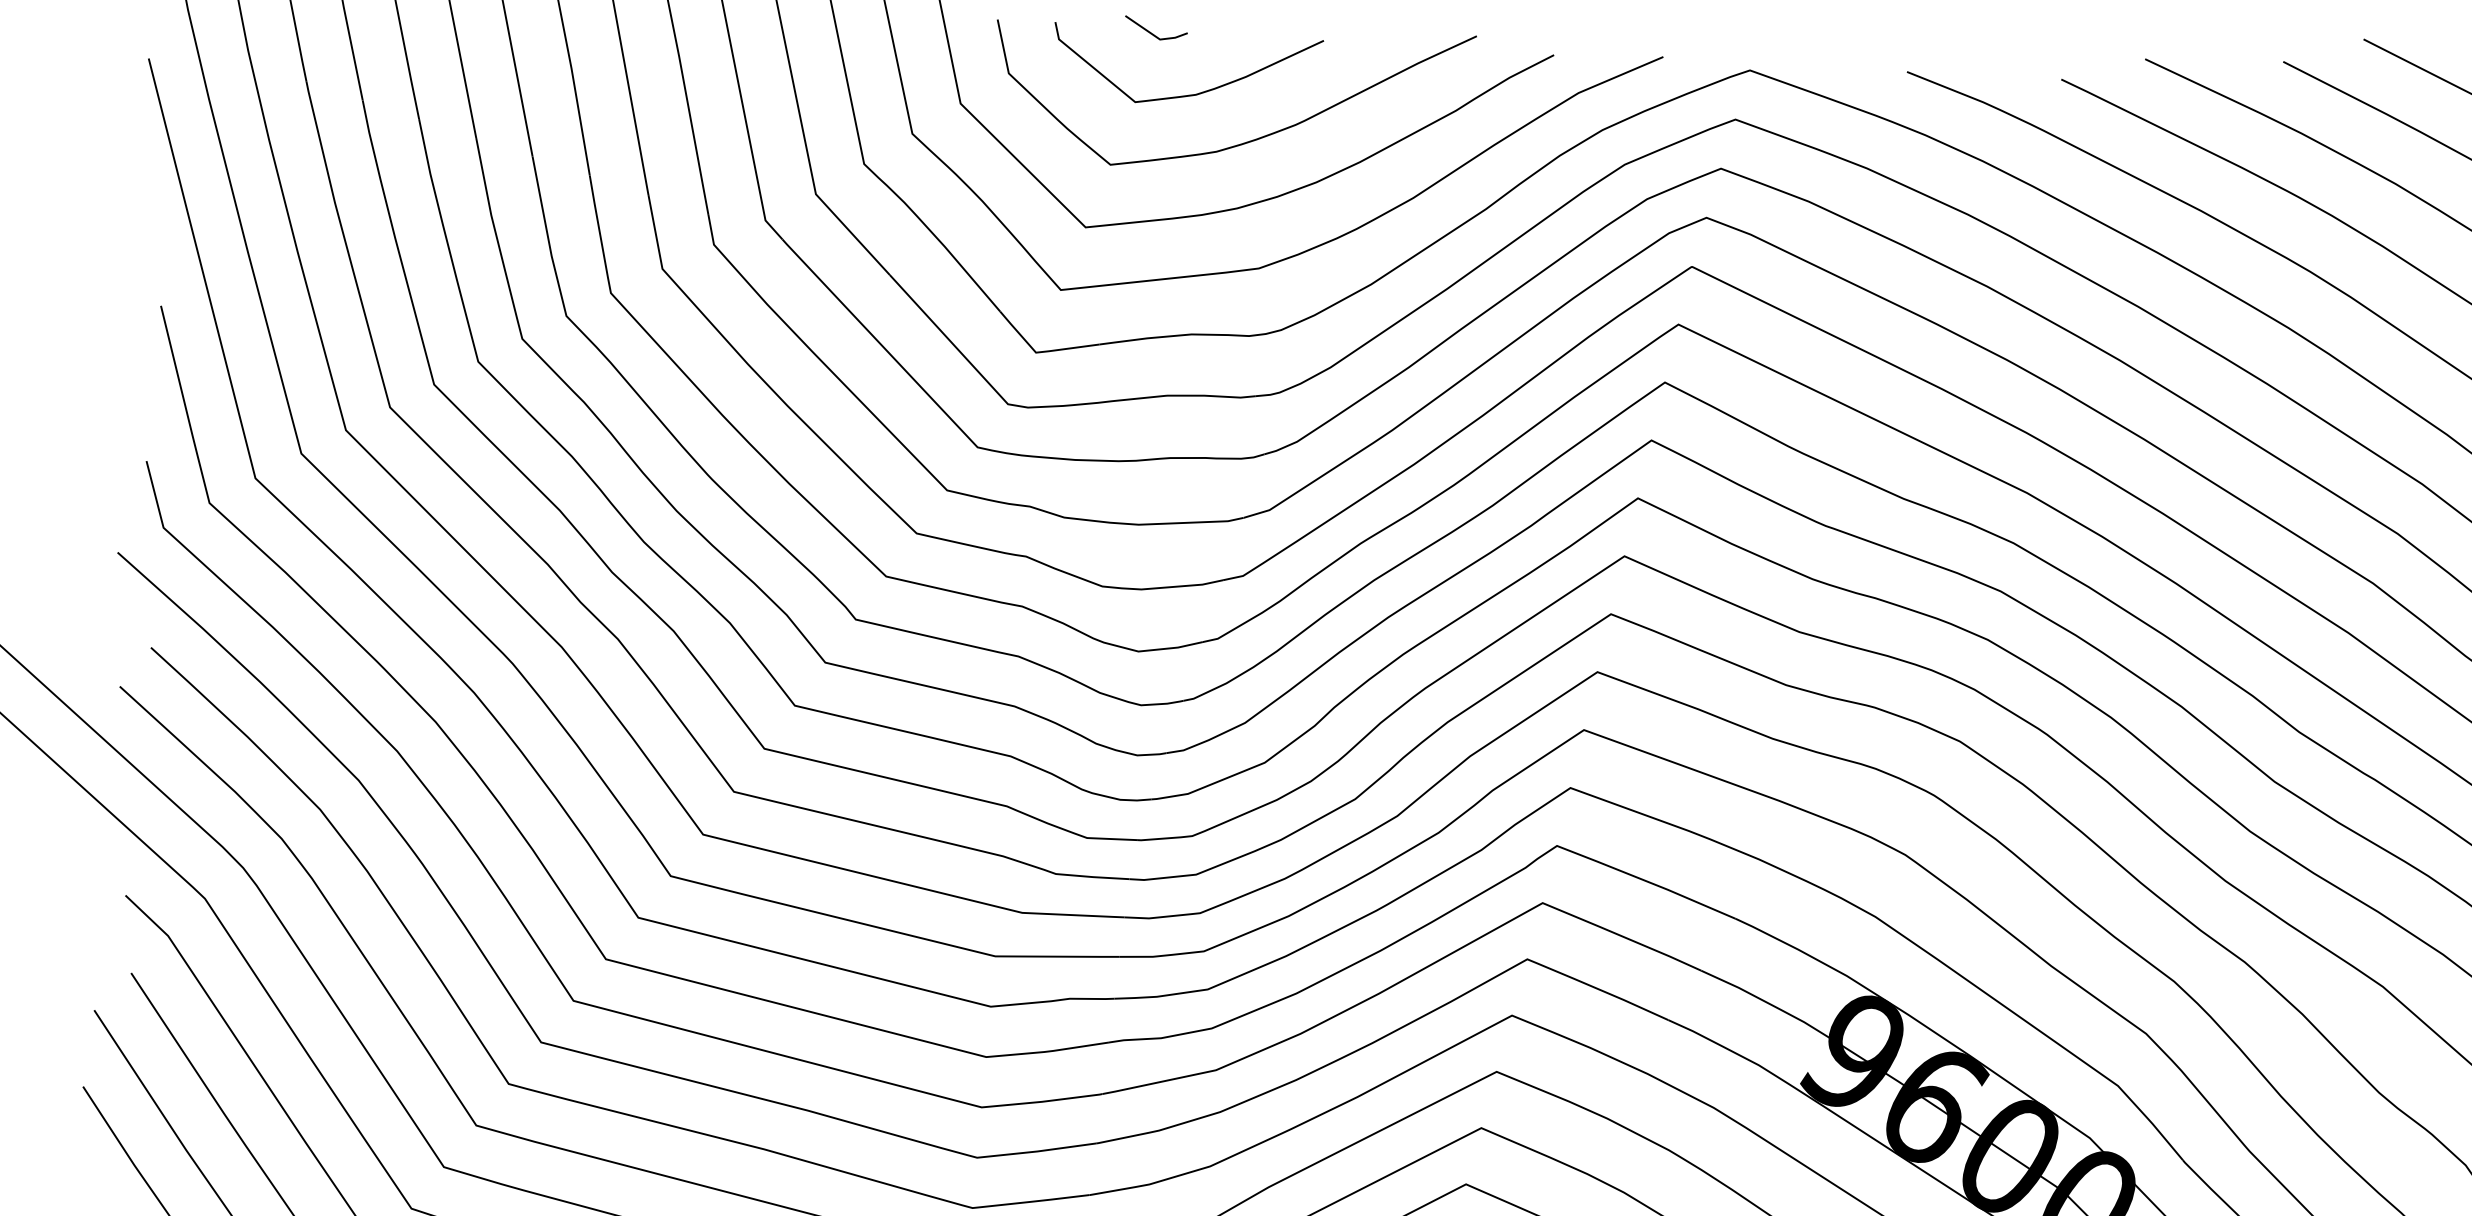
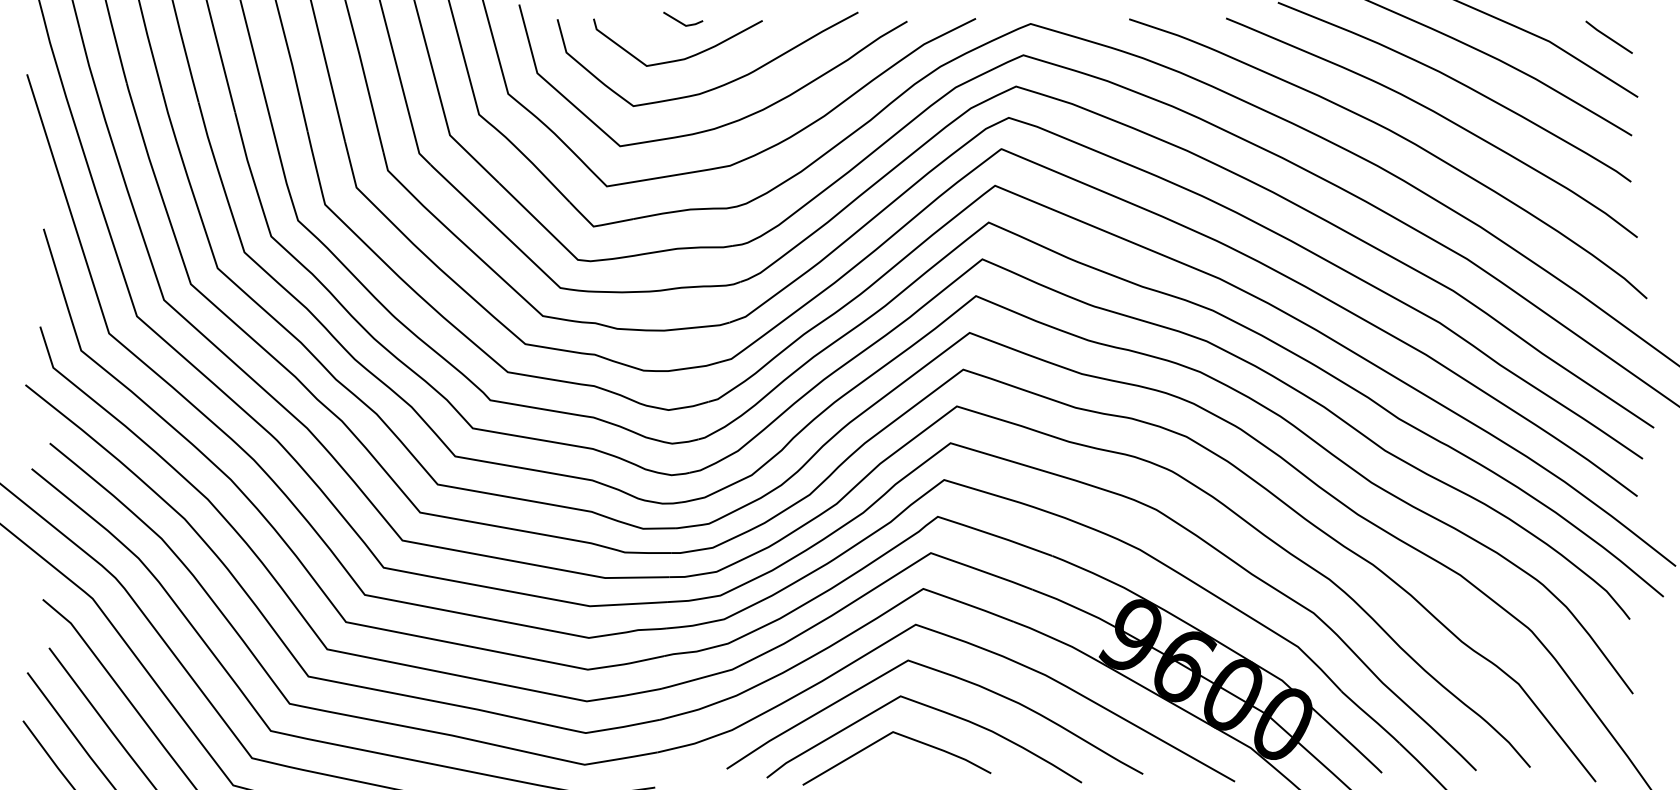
line: (1154, 33) -> (682, 22), moved

